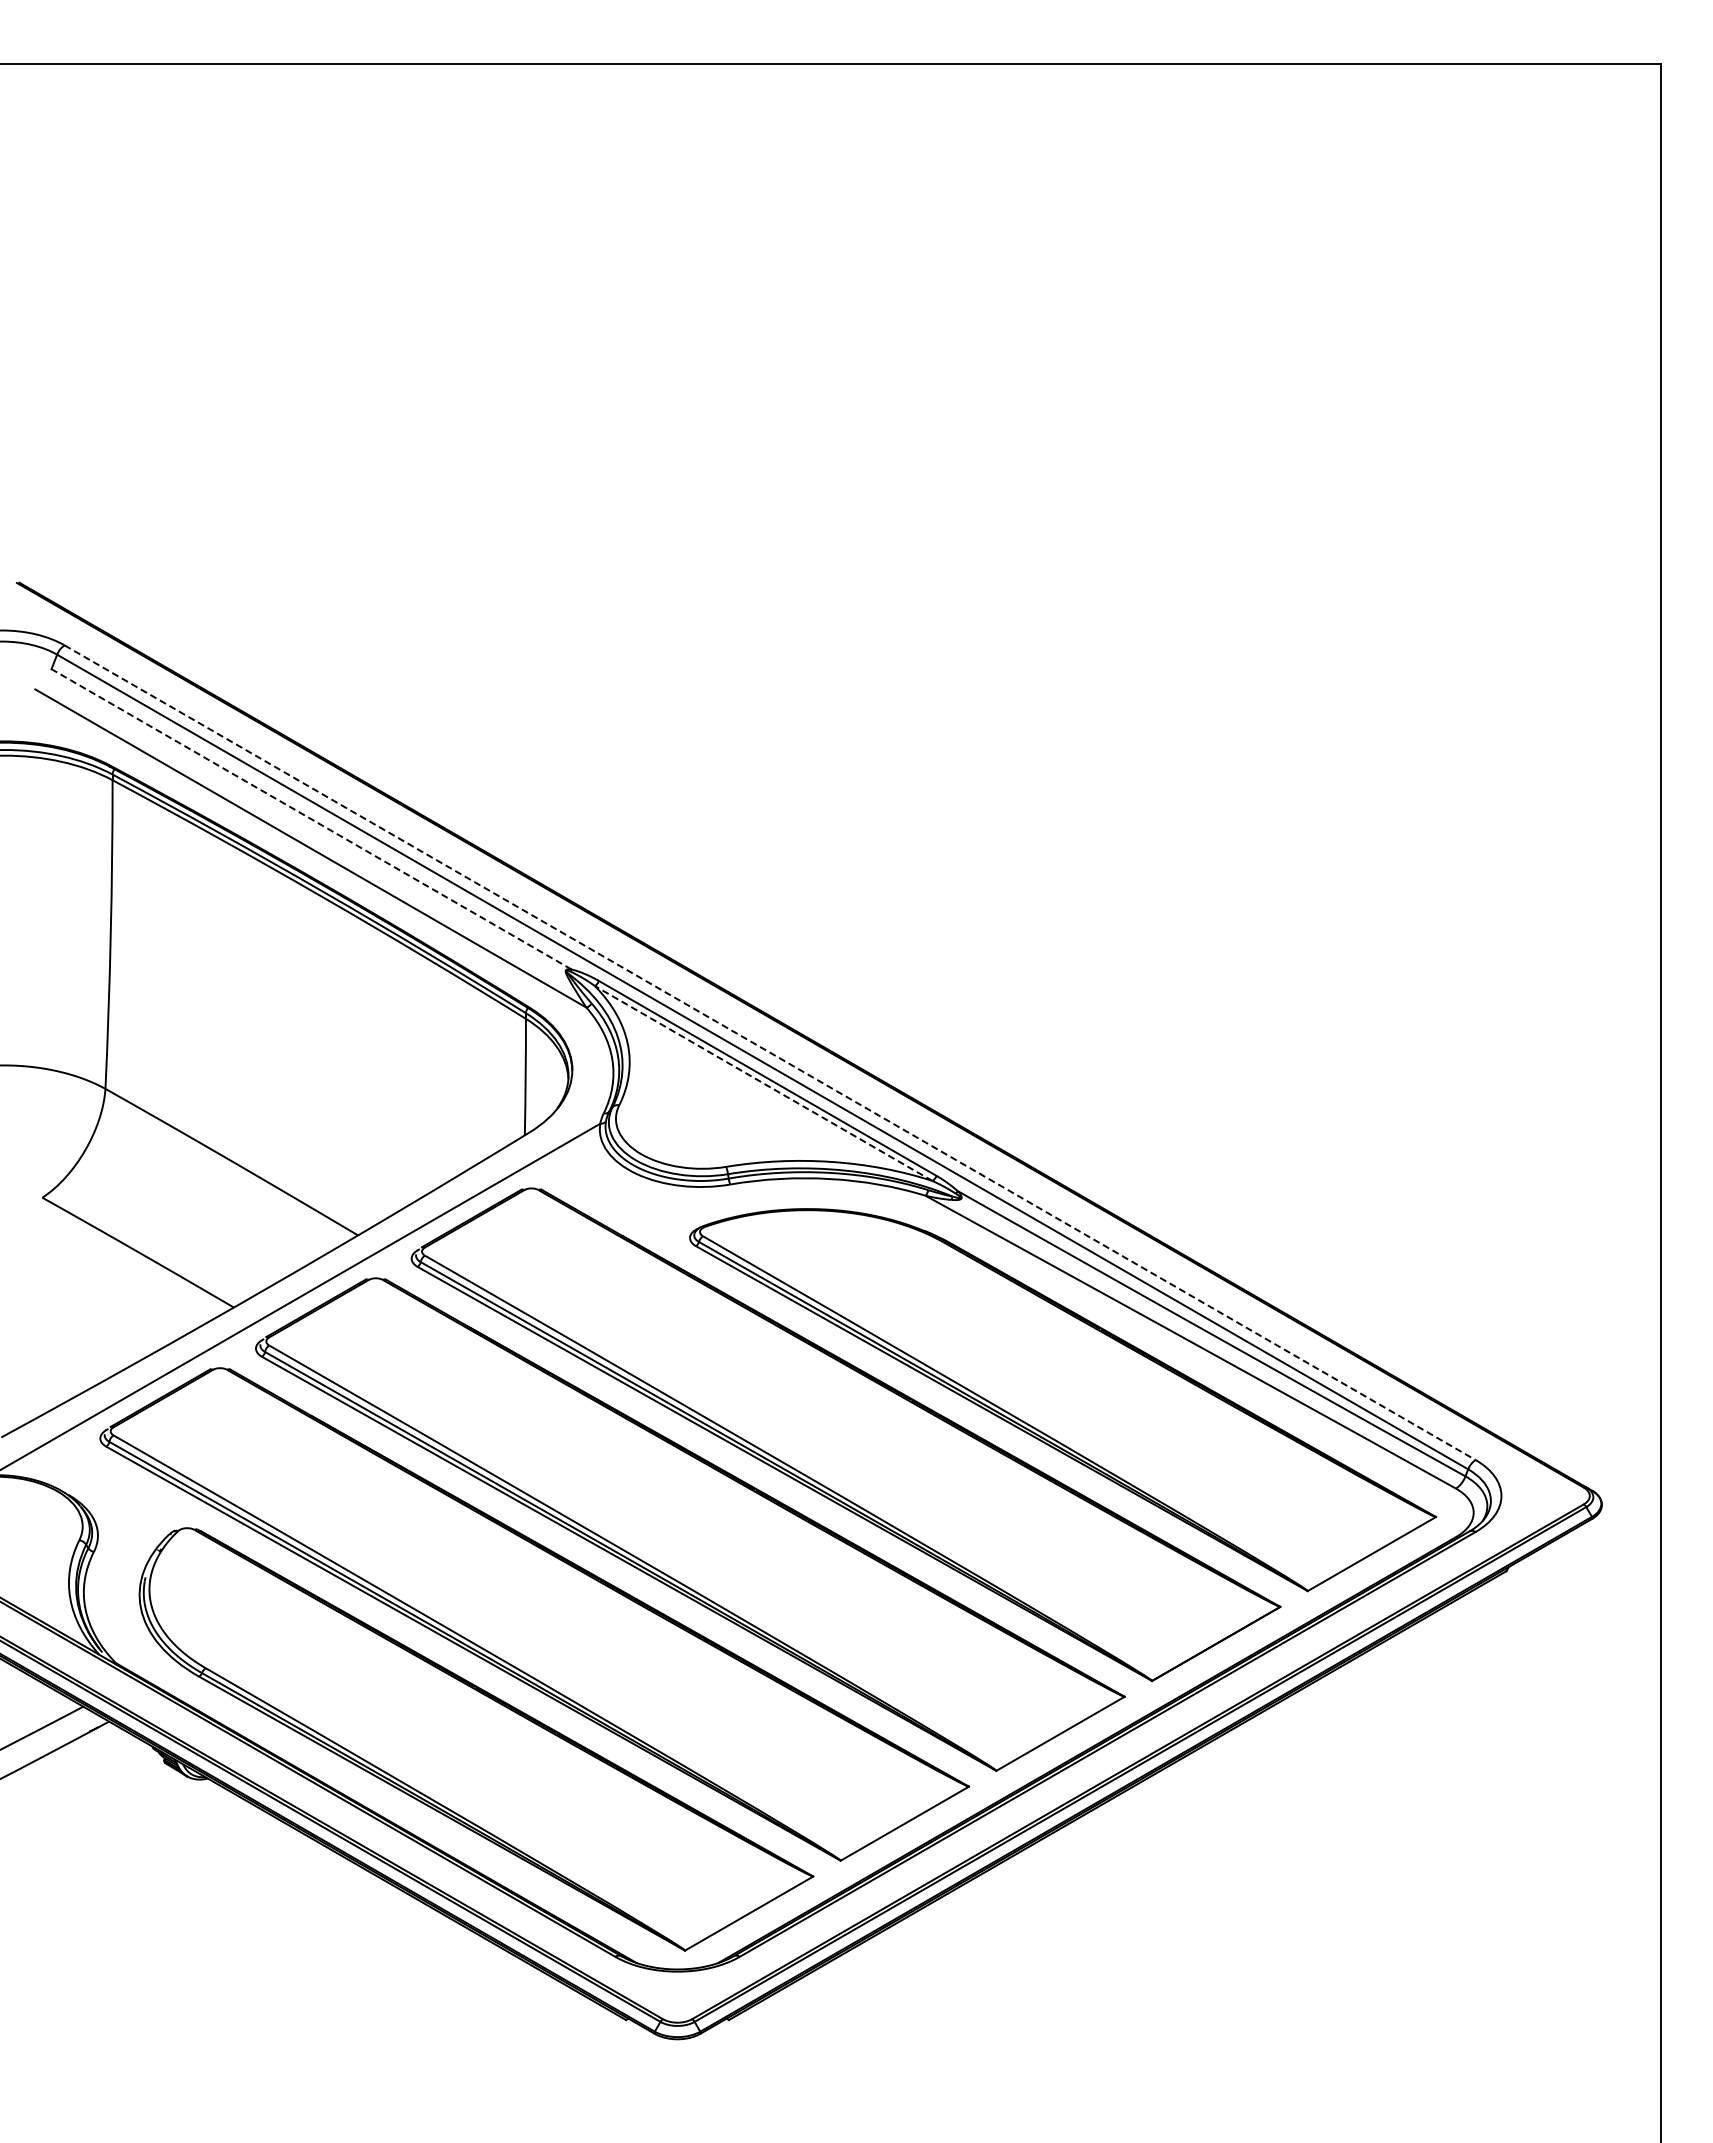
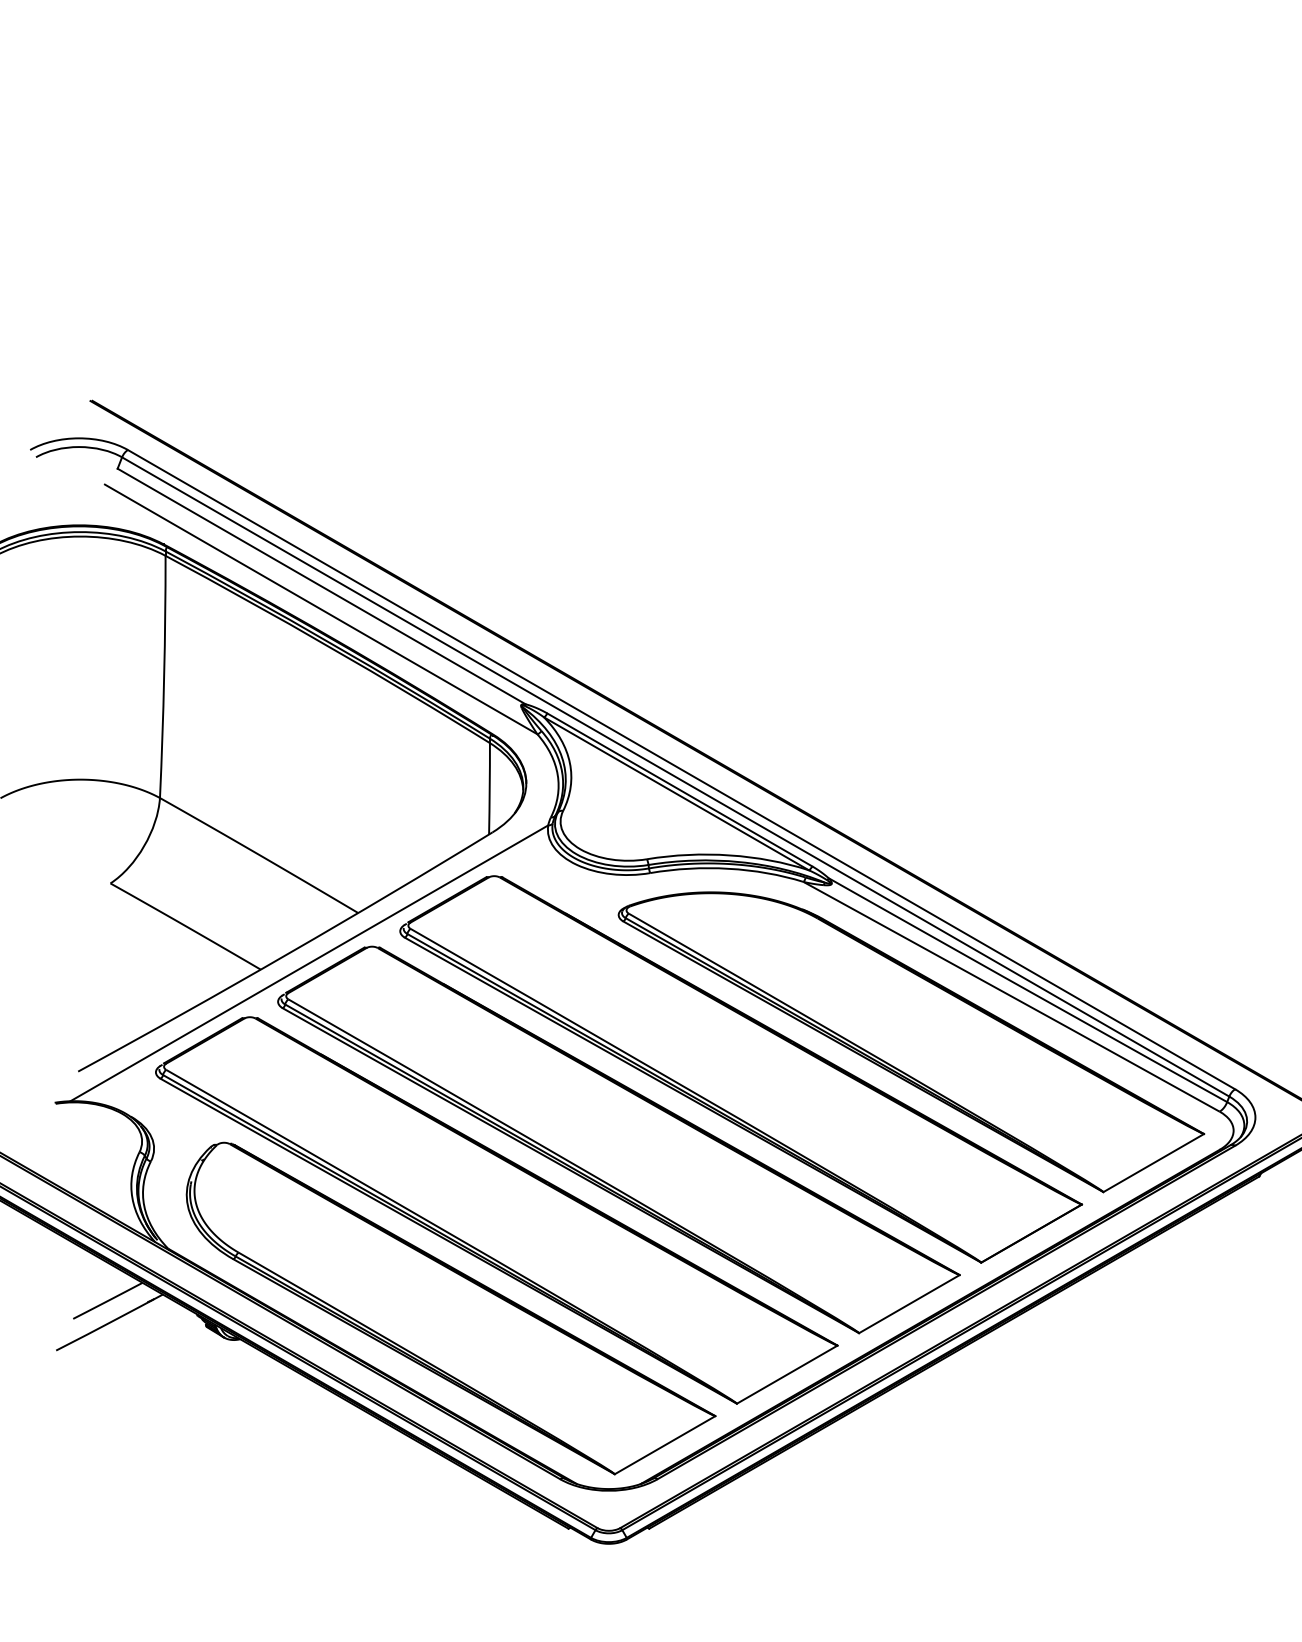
line: (311, 819) -> (321, 586), dashed -> solid
line: (770, 1052) -> (681, 769), dashed -> solid
line: (763, 1083) -> (676, 793), dashed -> solid

